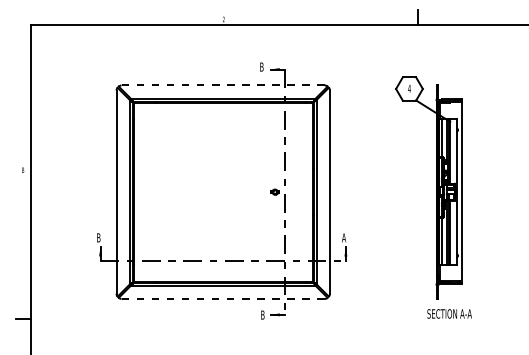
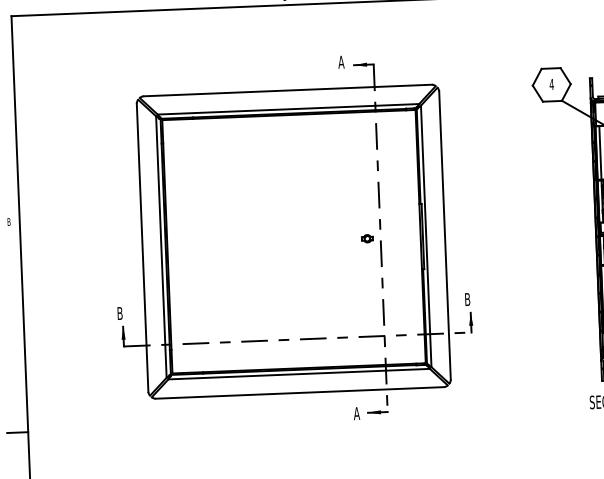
text: (261, 66) -> (340, 61), B -> A
line: (223, 85) -> (288, 90), dashed -> solid
text: (344, 237) -> (468, 298), A -> B
line: (223, 298) -> (300, 392), dashed -> solid
text: (262, 314) -> (356, 412), B -> A

